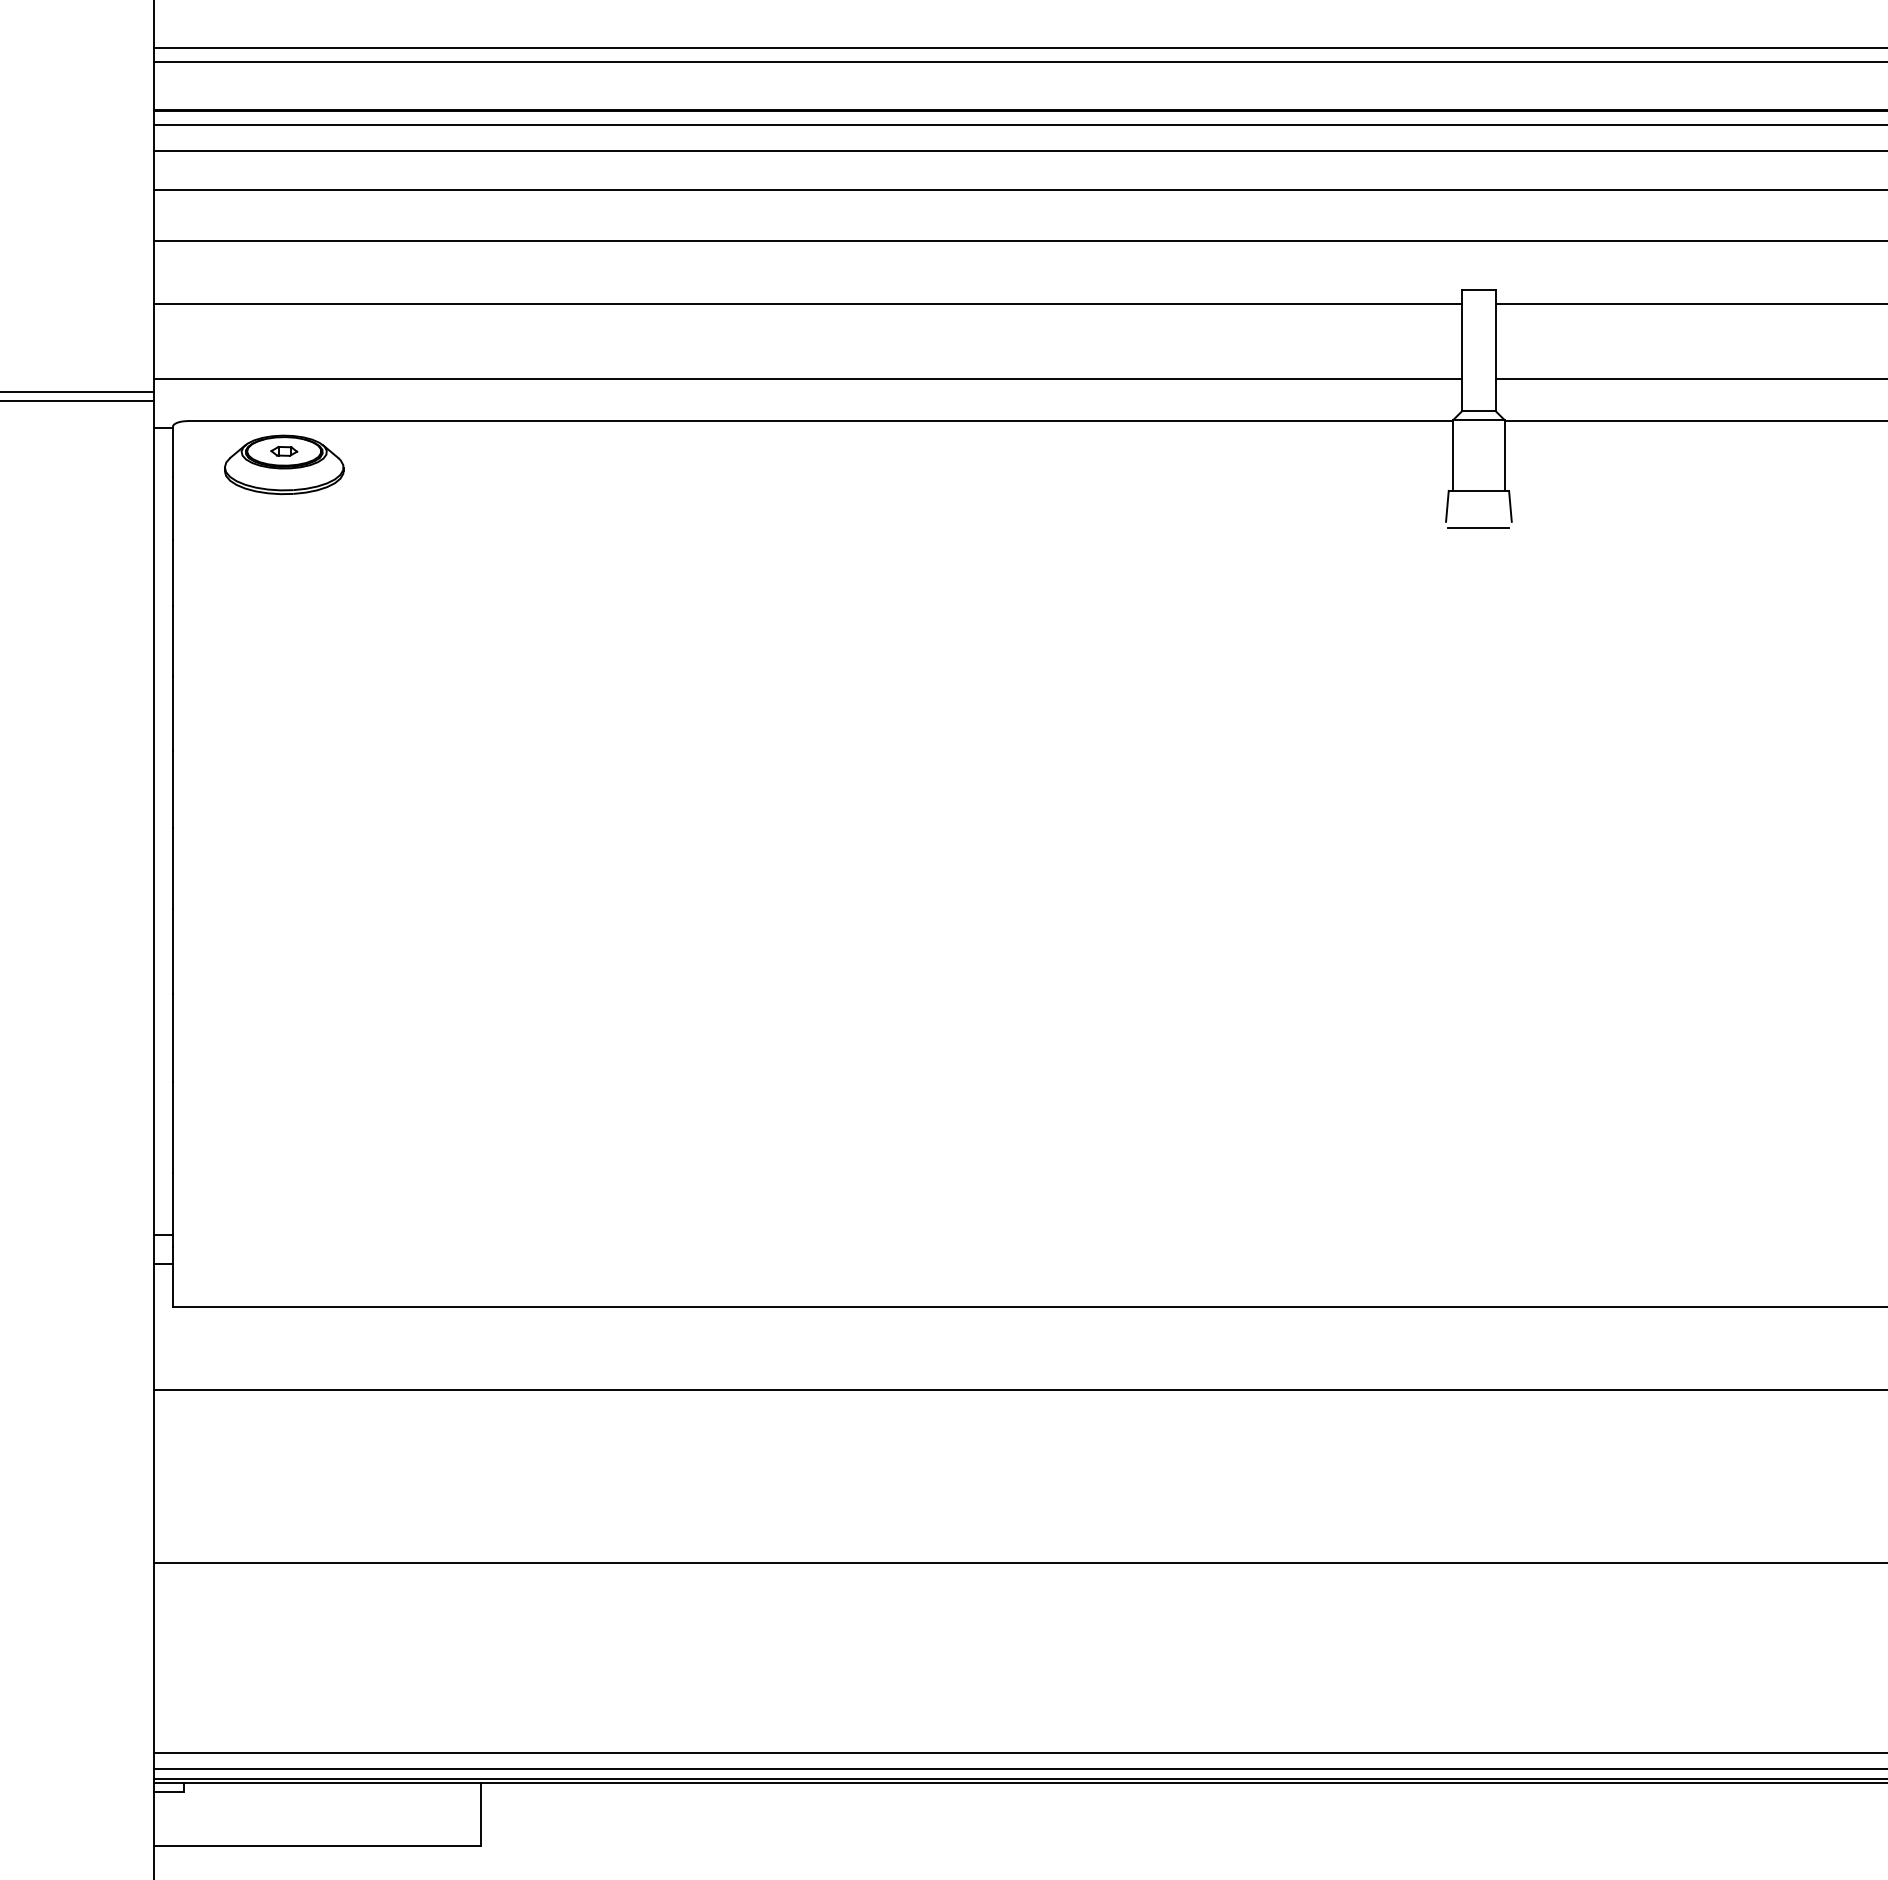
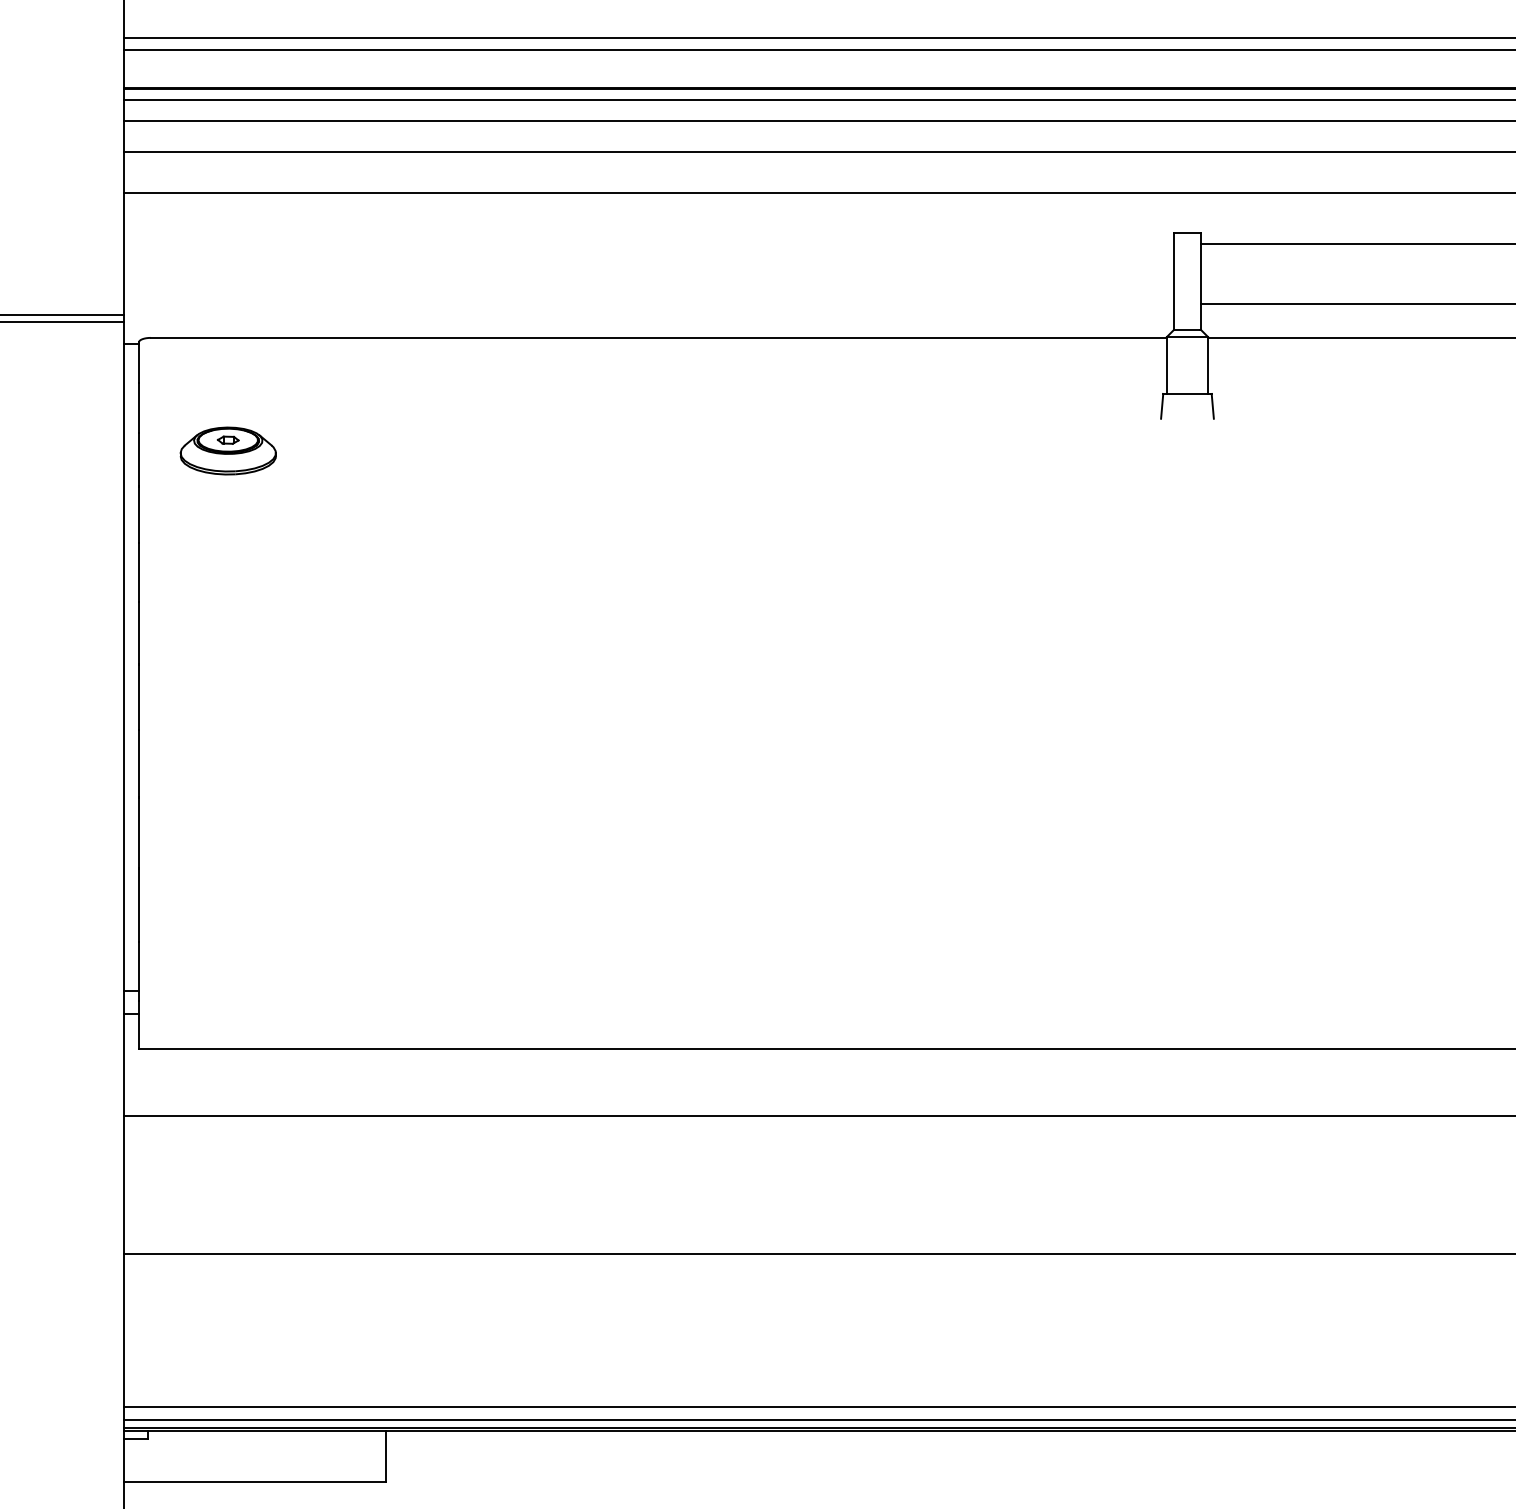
line: (807, 304) -> (648, 244), removed
line: (807, 379) -> (648, 304), removed
part: (283, 464) -> (227, 450), moved
line: (1478, 527) -> (1187, 423), removed

